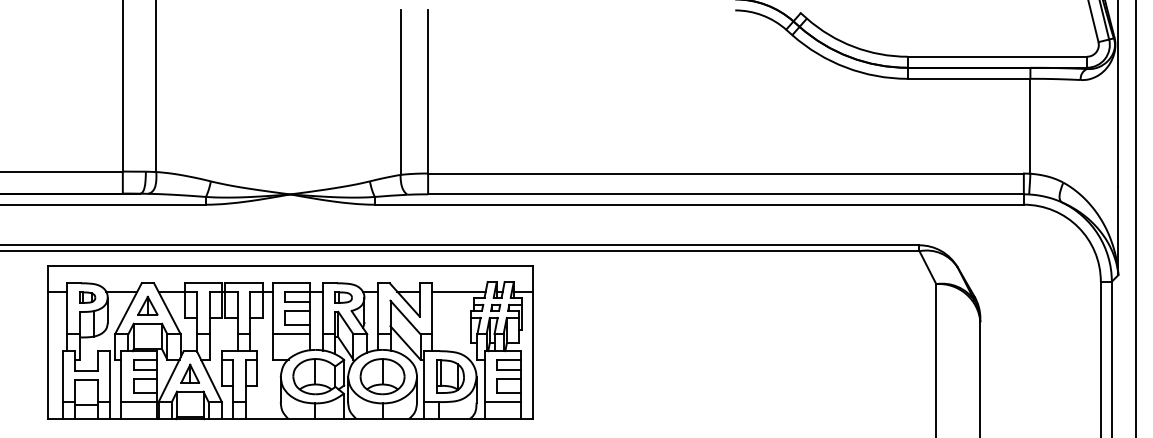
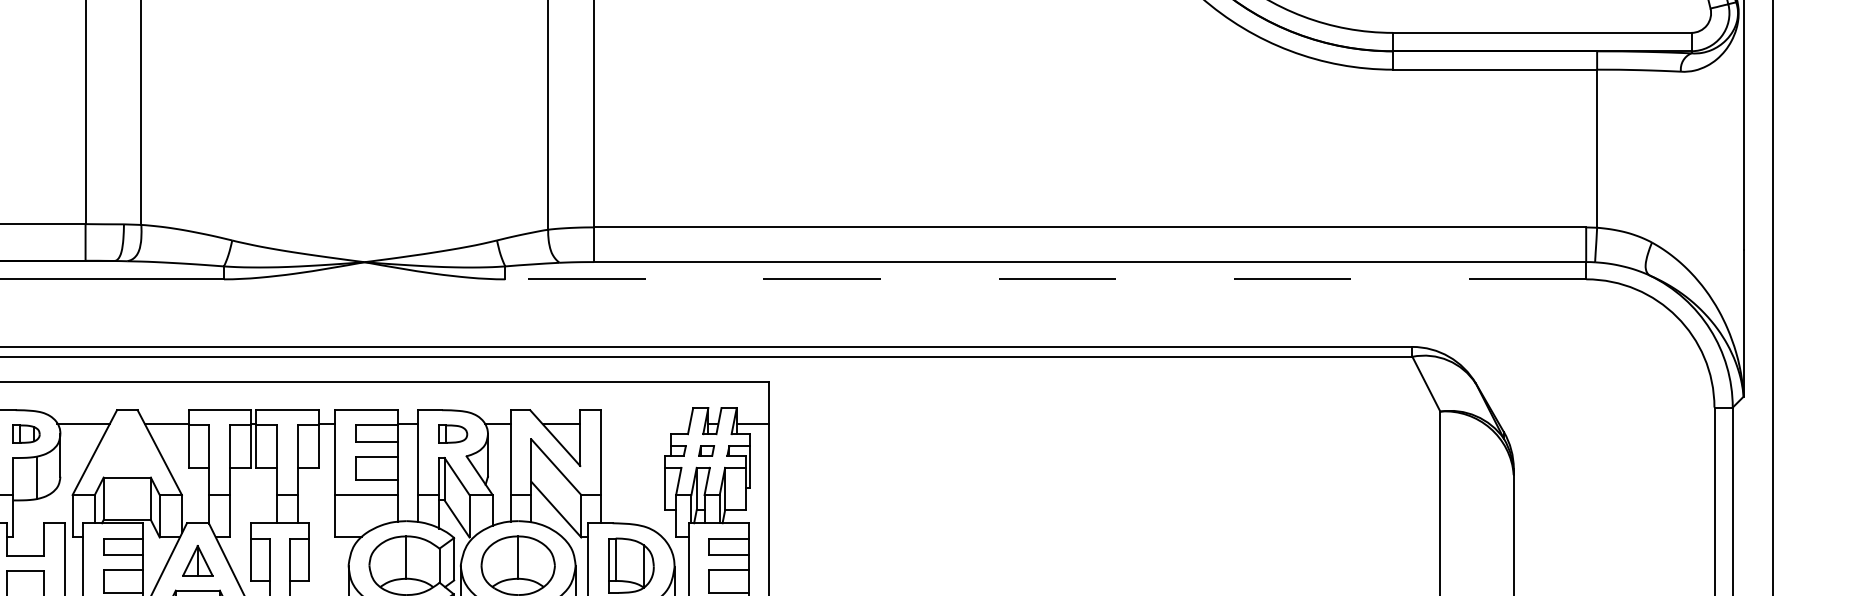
line: (699, 204) -> (1045, 278), solid -> dashed
line: (458, 291) -> (644, 423), removed
part: (147, 305) -> (126, 447), removed

